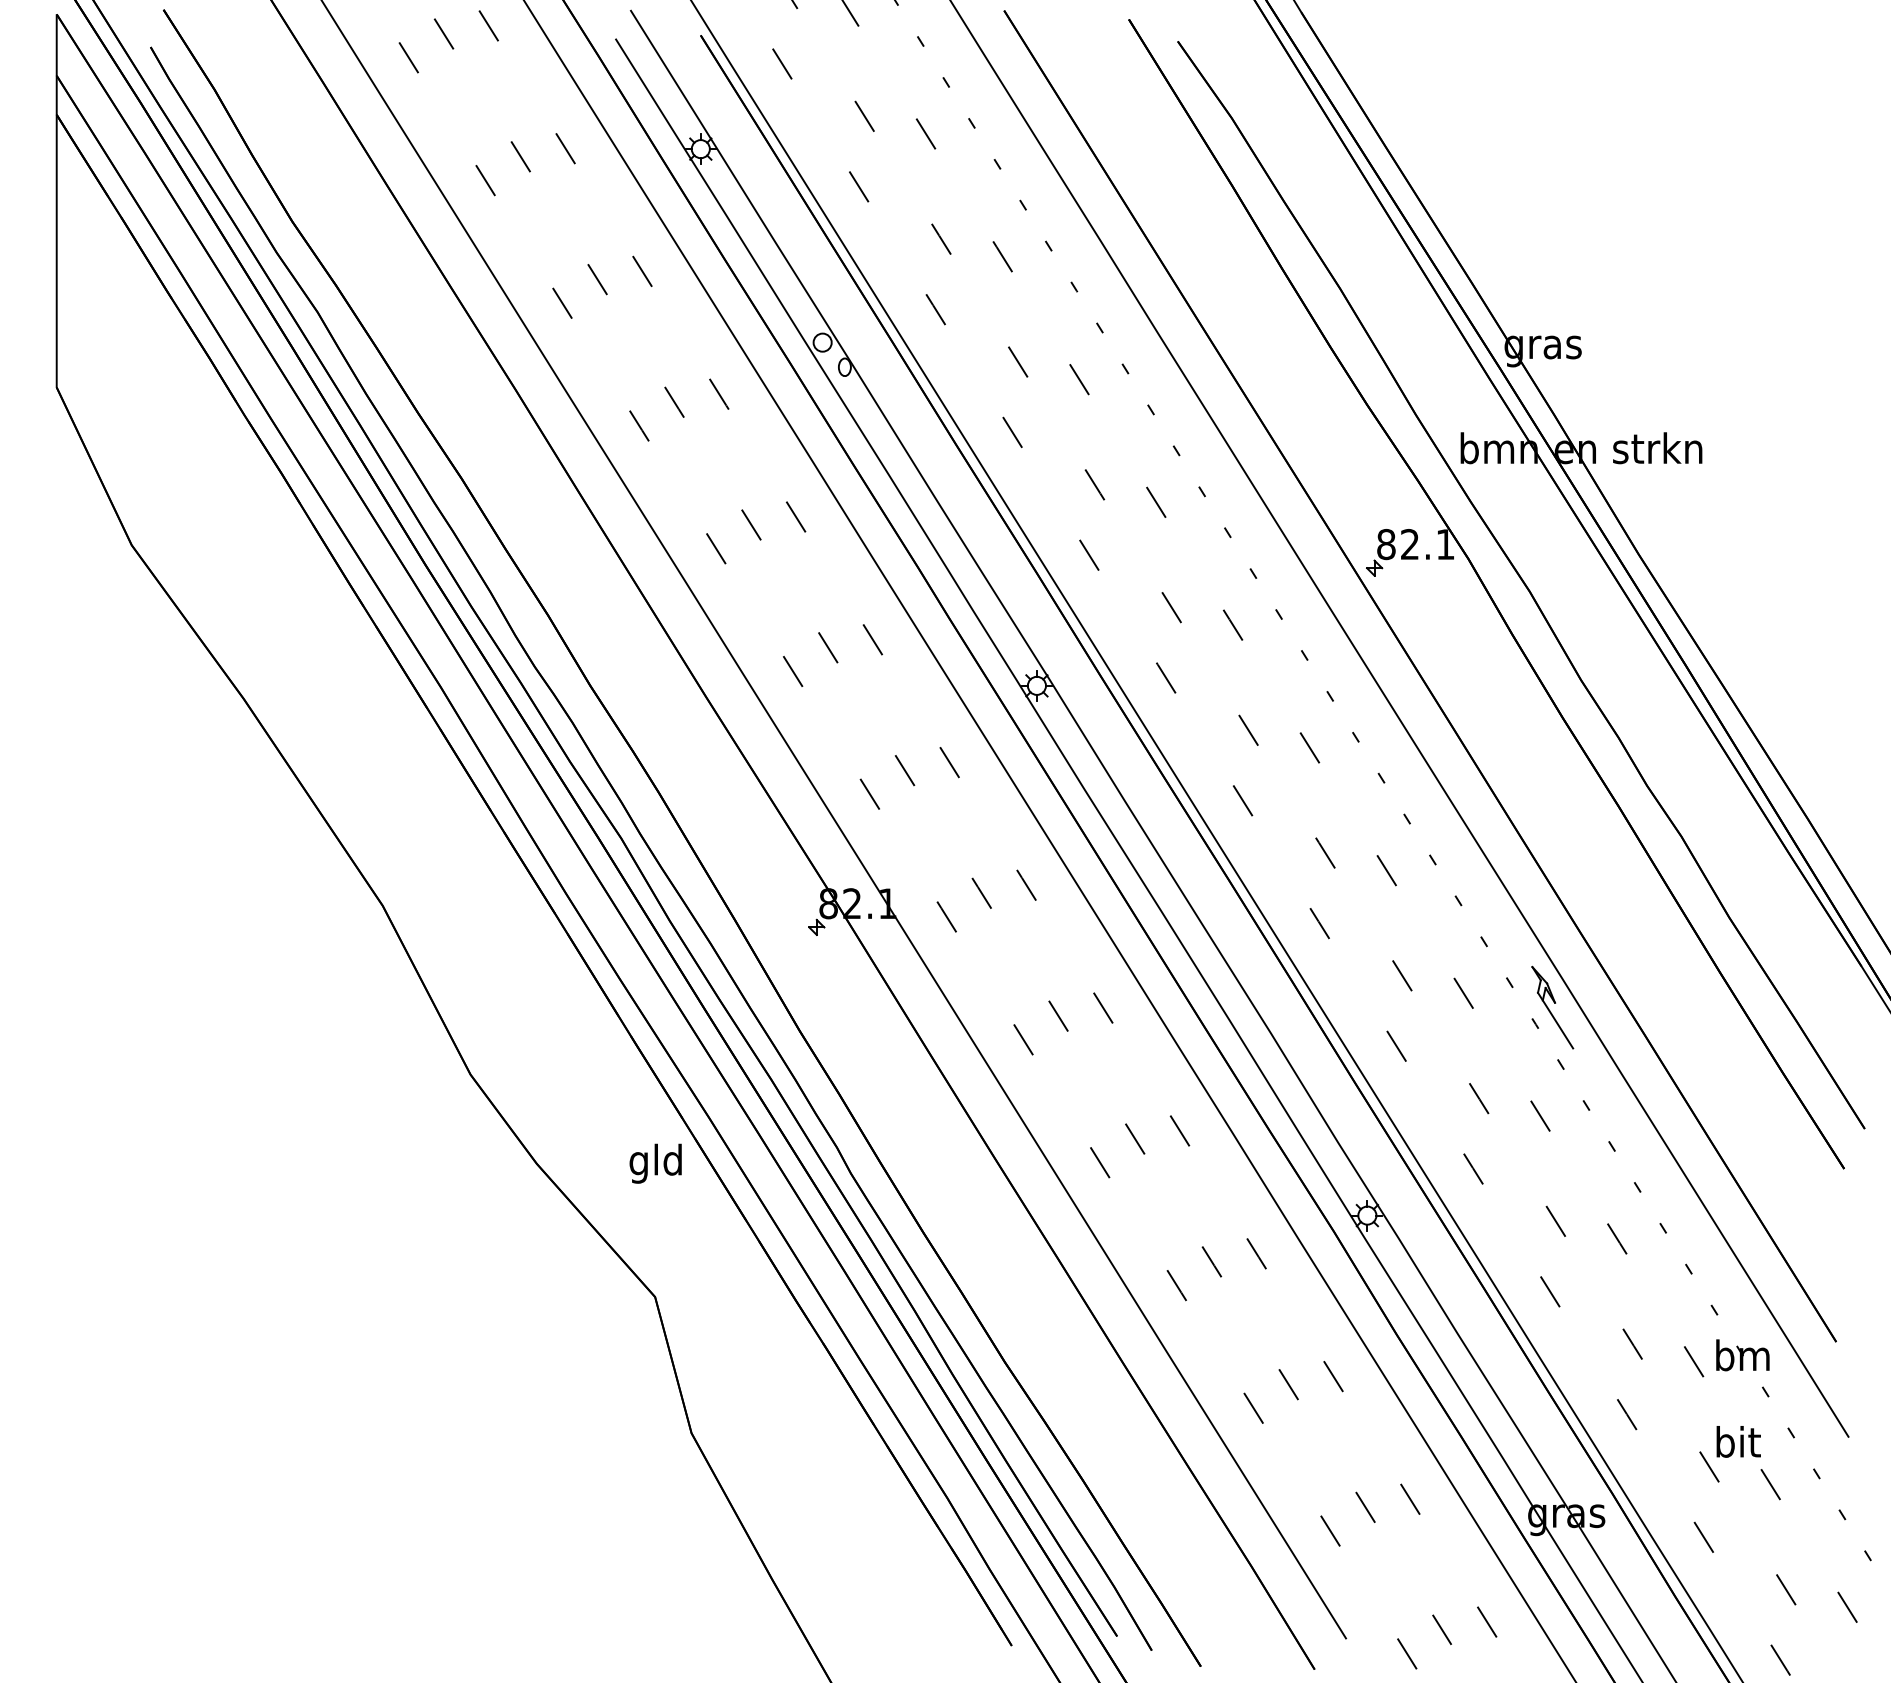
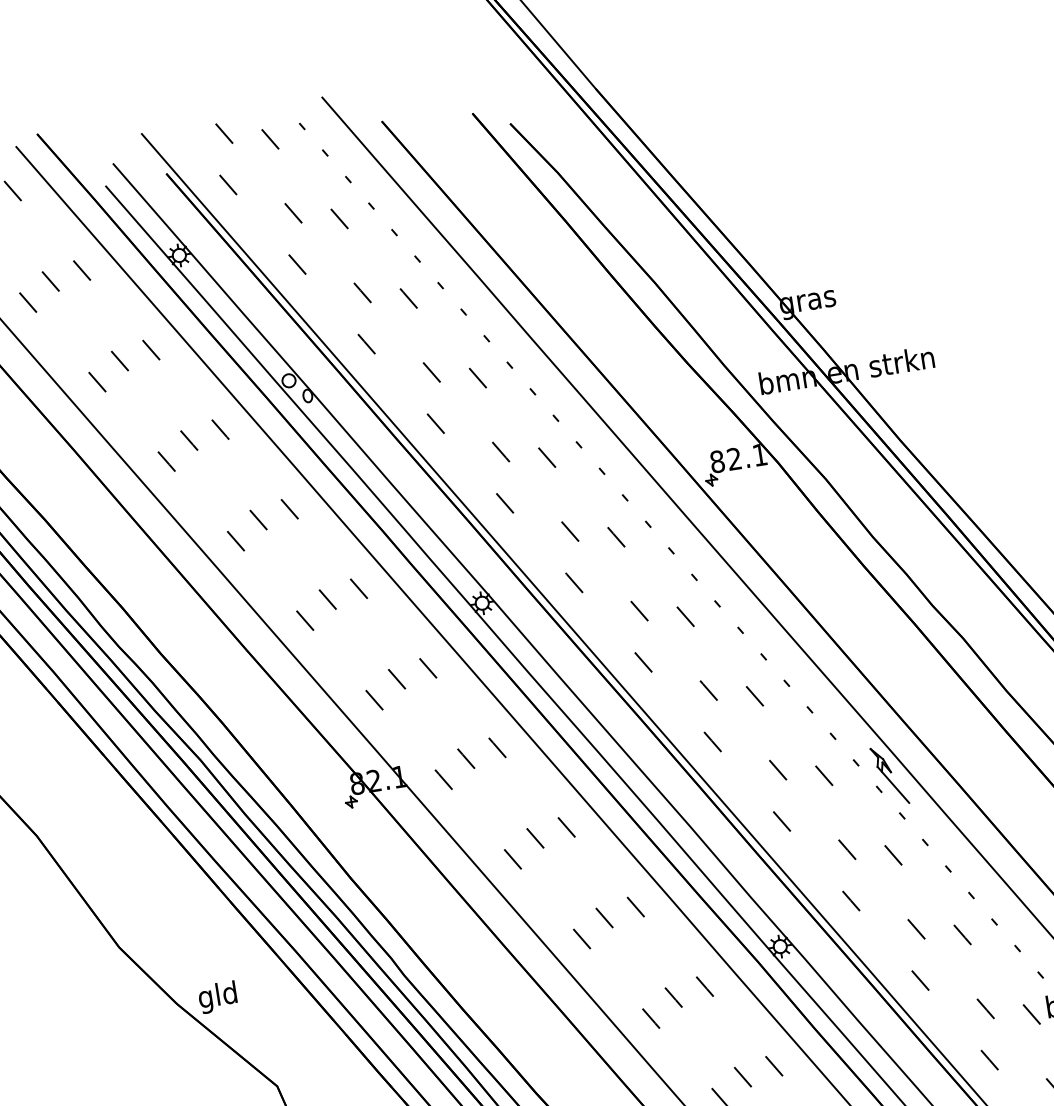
text: (655, 1163) -> (217, 997), moved

